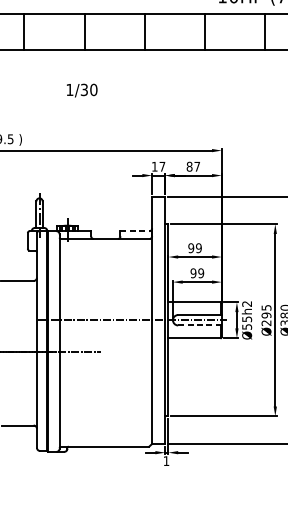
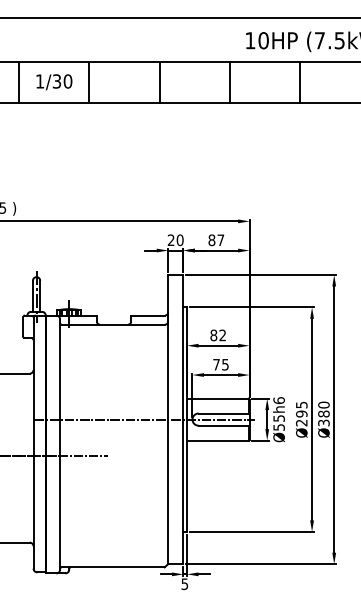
text: (82, 90) -> (54, 82), moved
text: (158, 166) -> (175, 240), 17 -> 20
line: (135, 231) -> (148, 315), dashed -> solid
text: (195, 248) -> (218, 335), 99 -> 82
text: (196, 273) -> (220, 364), 99 -> 75
text: (246, 303) -> (278, 400), Ø55h2 -> Ø55h6
line: (200, 325) -> (224, 425), dashed -> solid
text: (166, 461) -> (184, 584), 1 -> 5

